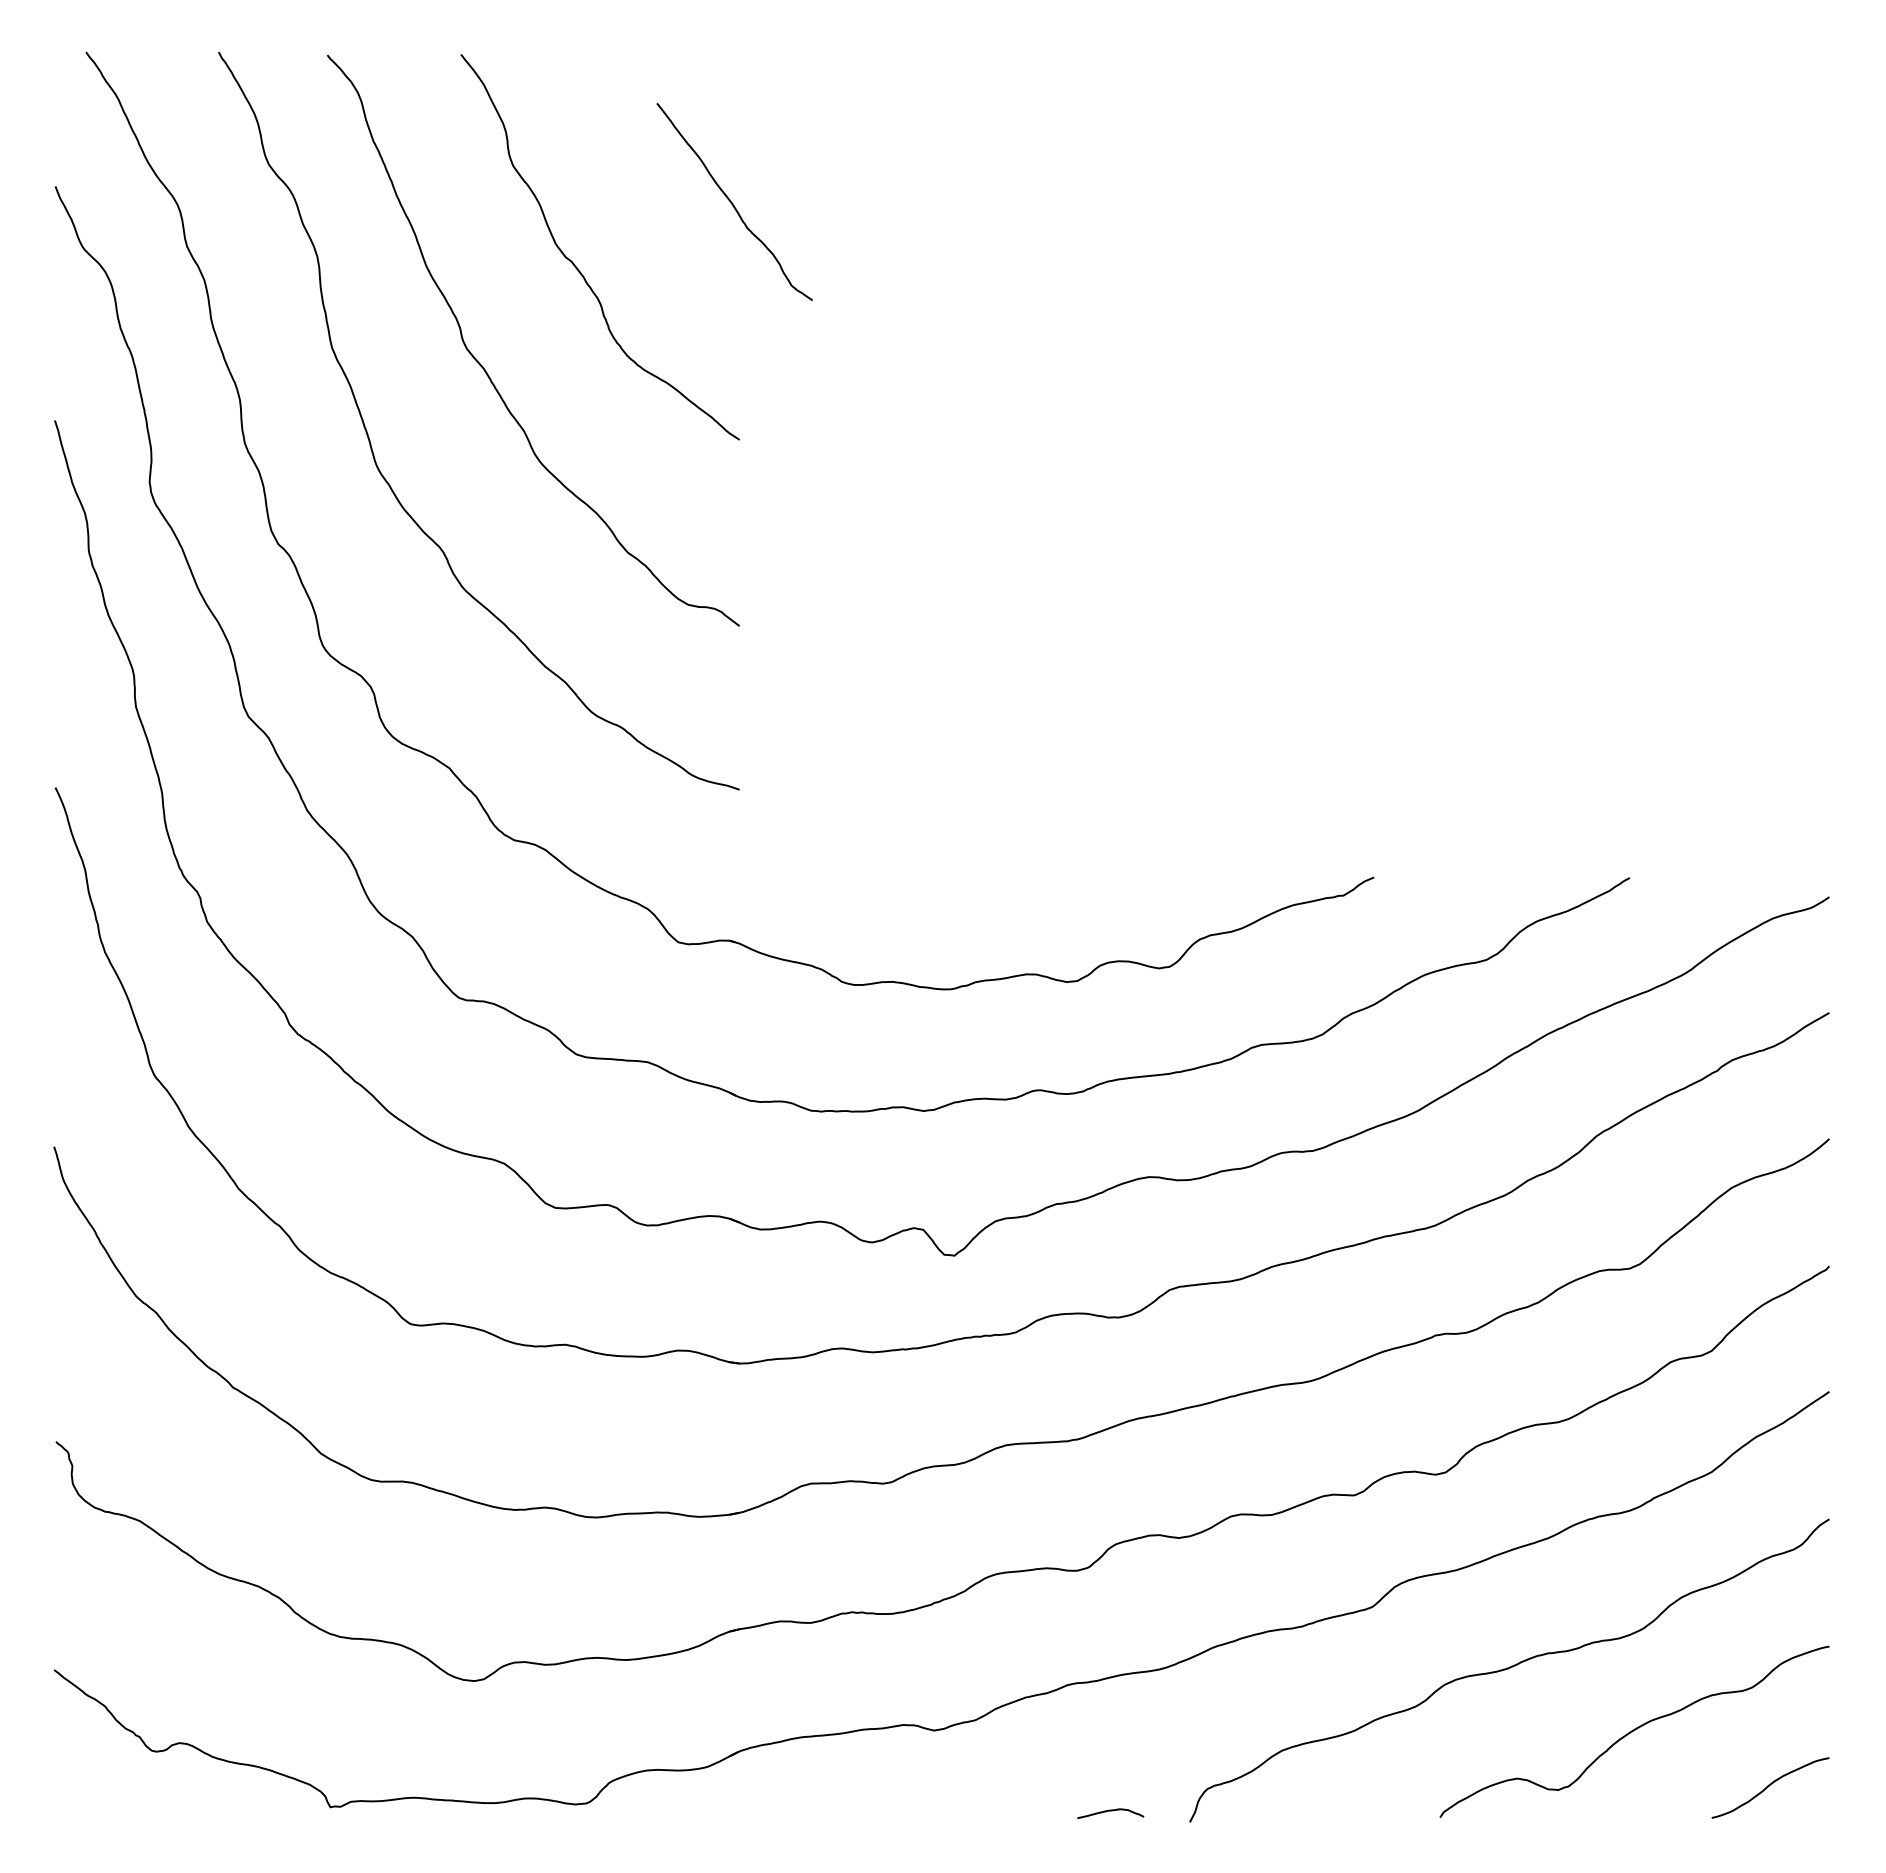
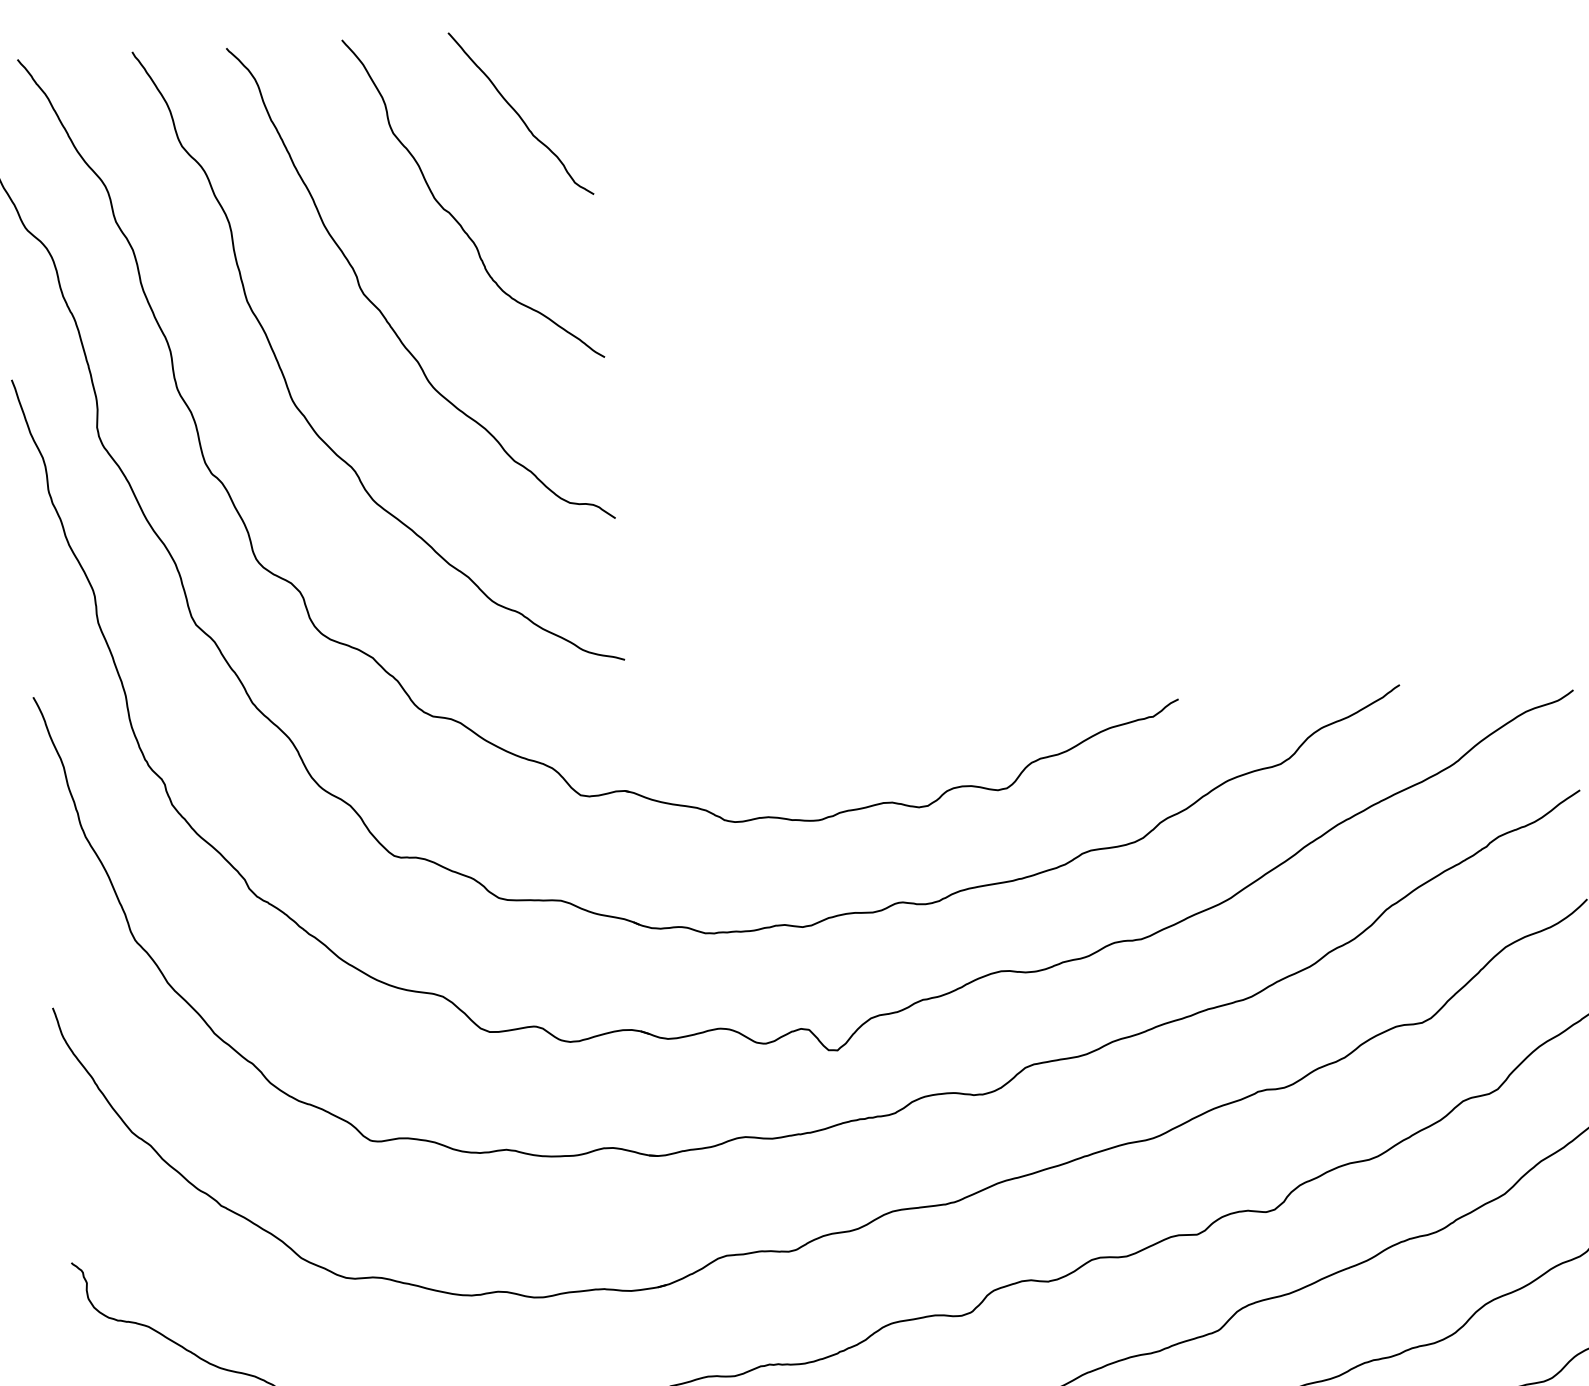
curve: (732, 202) -> (519, 114), moved

